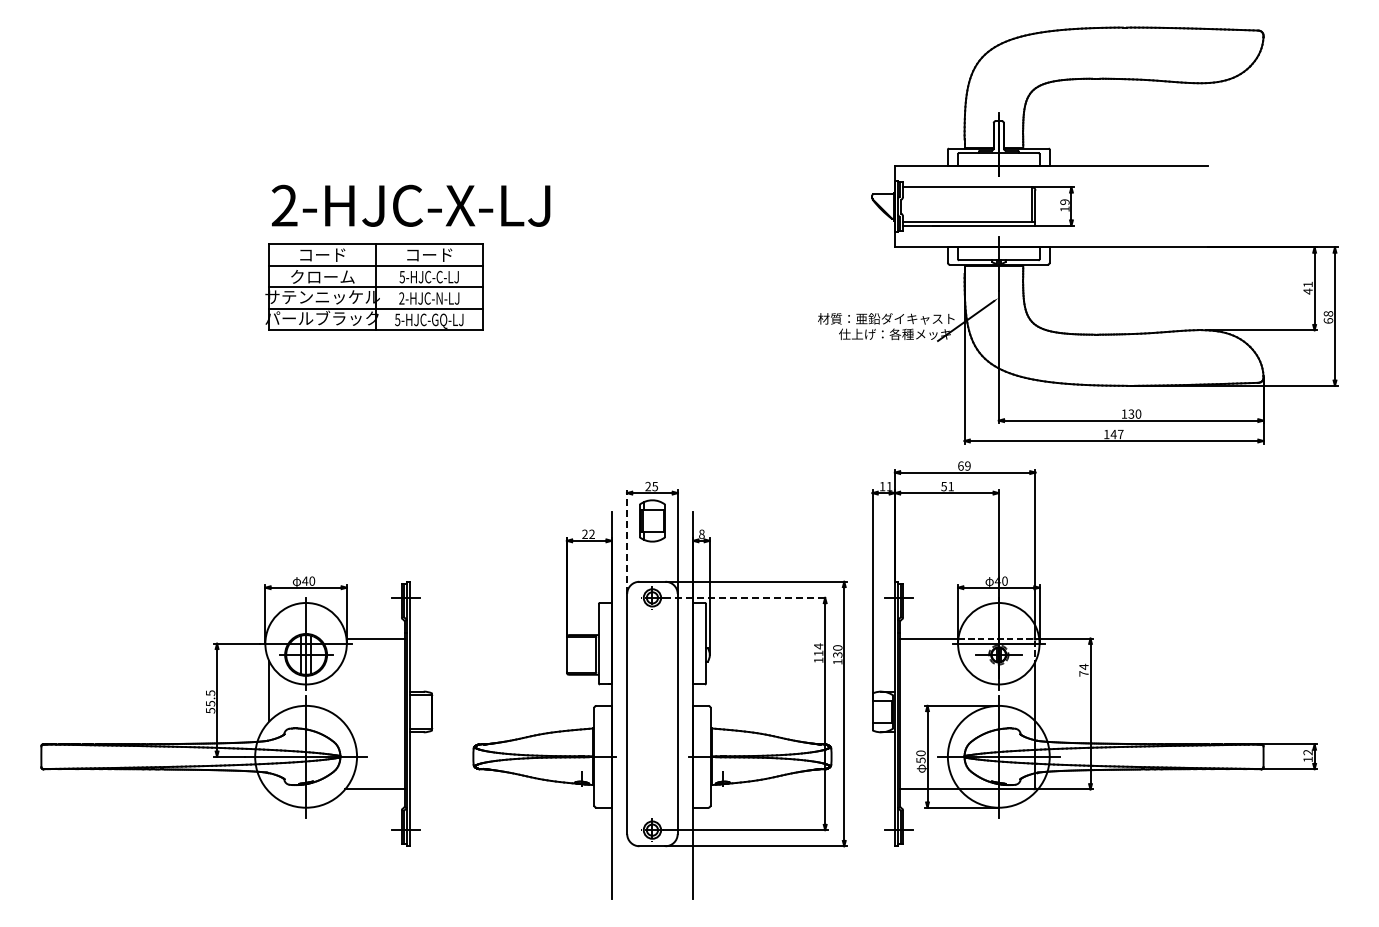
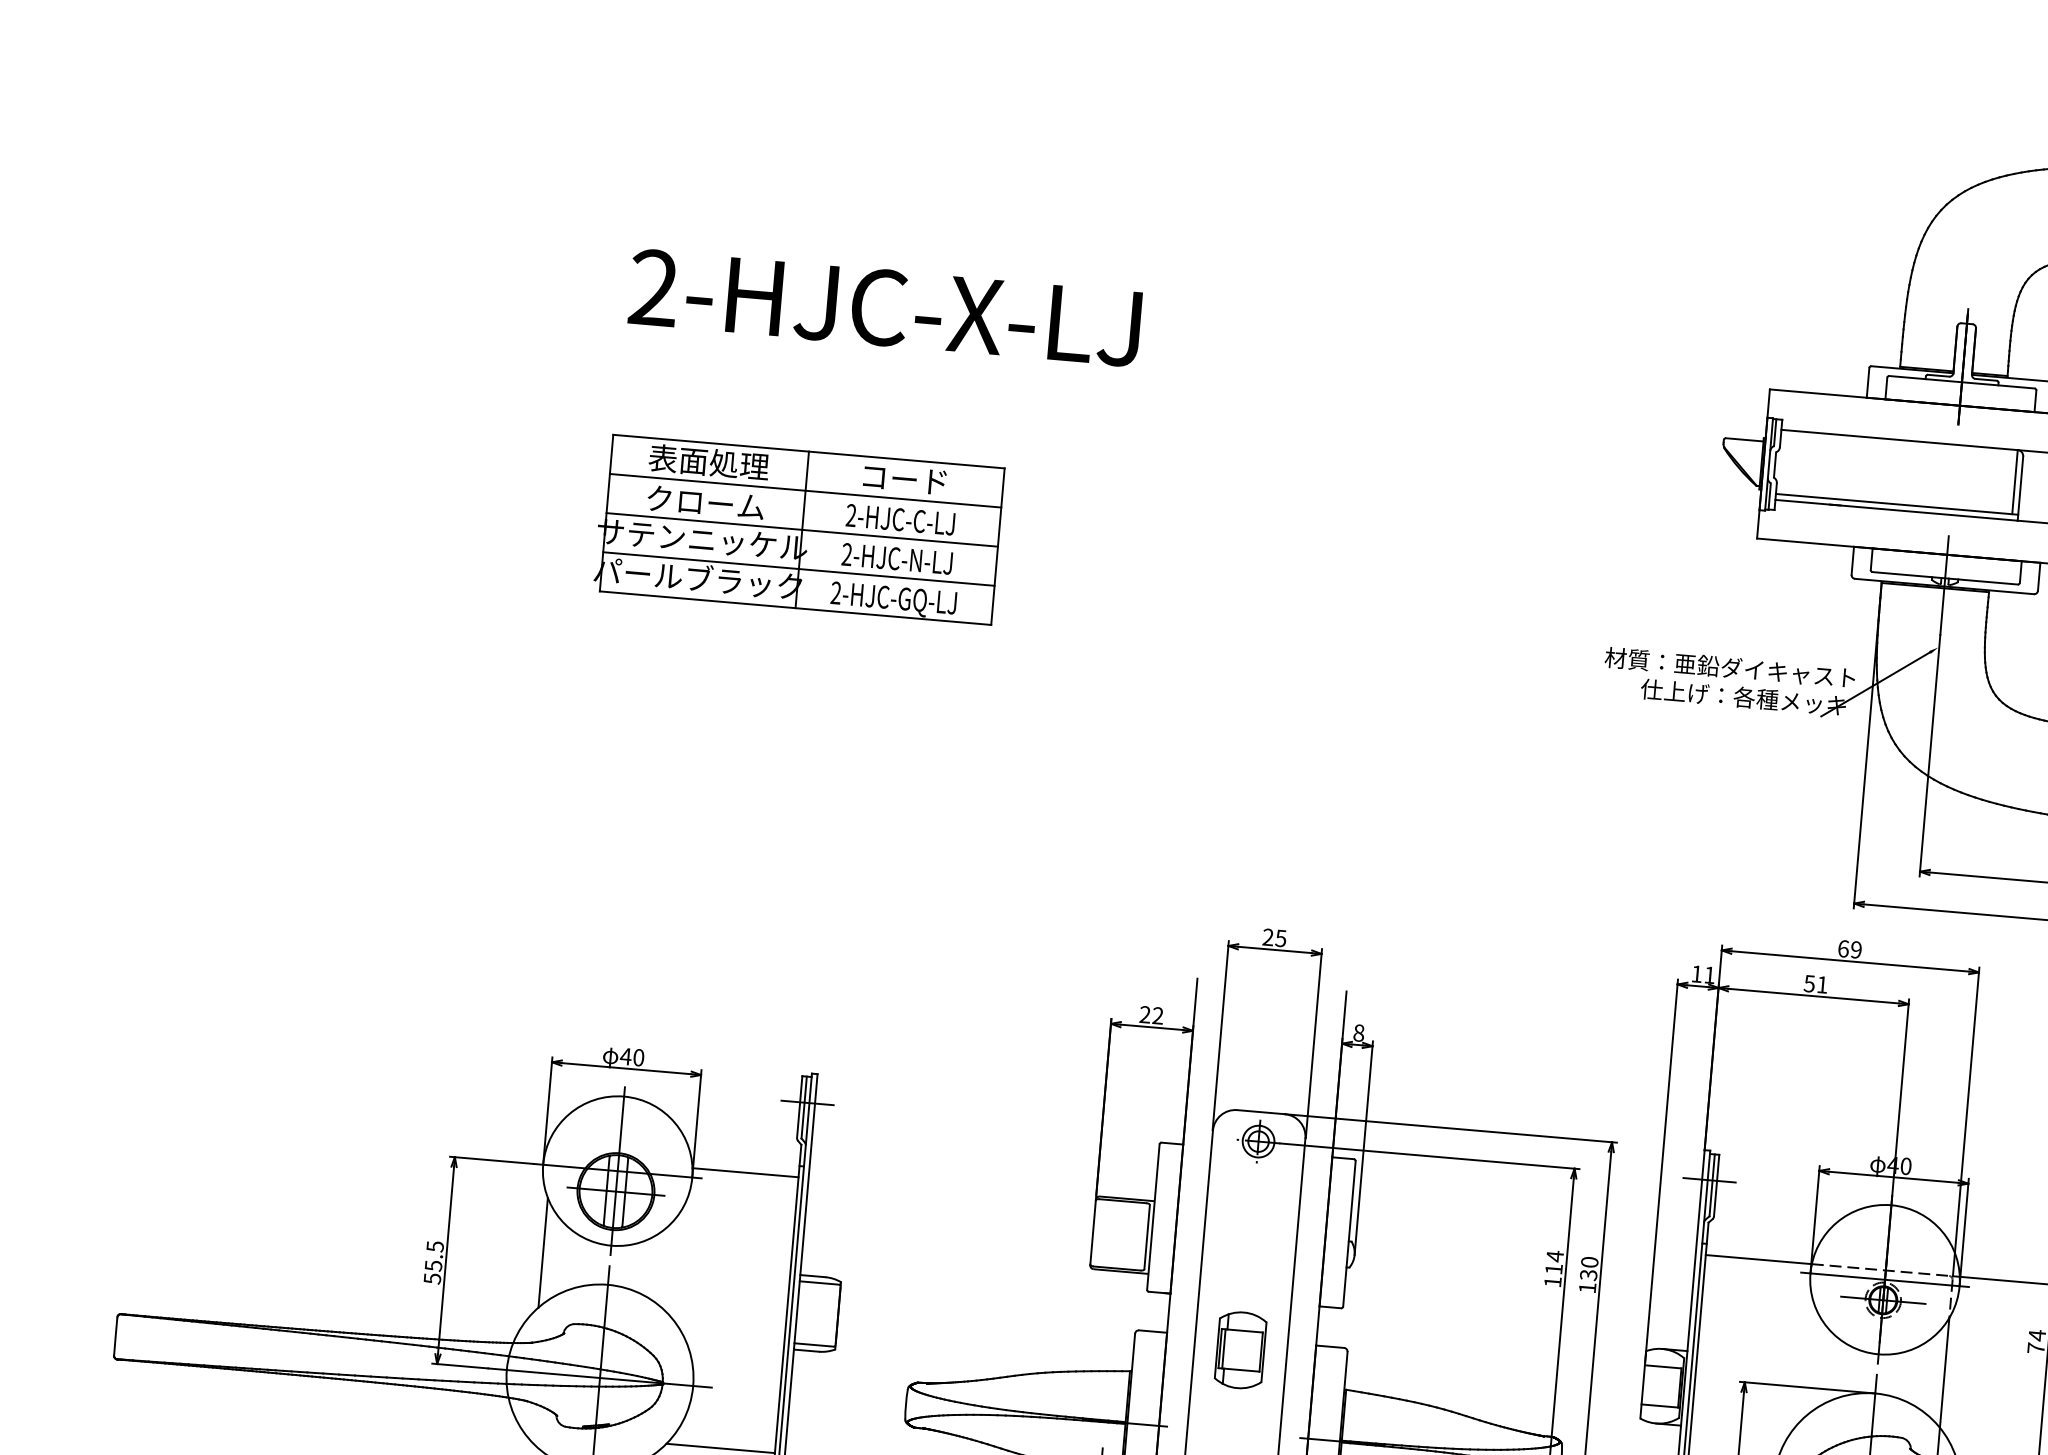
text: (411, 205) -> (886, 307), moved
text: (322, 254) -> (708, 461), コード -> 表面処理
text: (401, 276) -> (849, 514), 5-HJC-C-LJ -> 2-HJC-C-LJ
text: (397, 319) -> (835, 592), 5-HJC-GQ-LJ -> 2-HJC-GQ-LJ
part: (652, 520) -> (1240, 1349), moved
line: (626, 542) -> (1219, 1036), dashed -> solid
line: (746, 597) -> (1430, 1155), dashed -> solid

